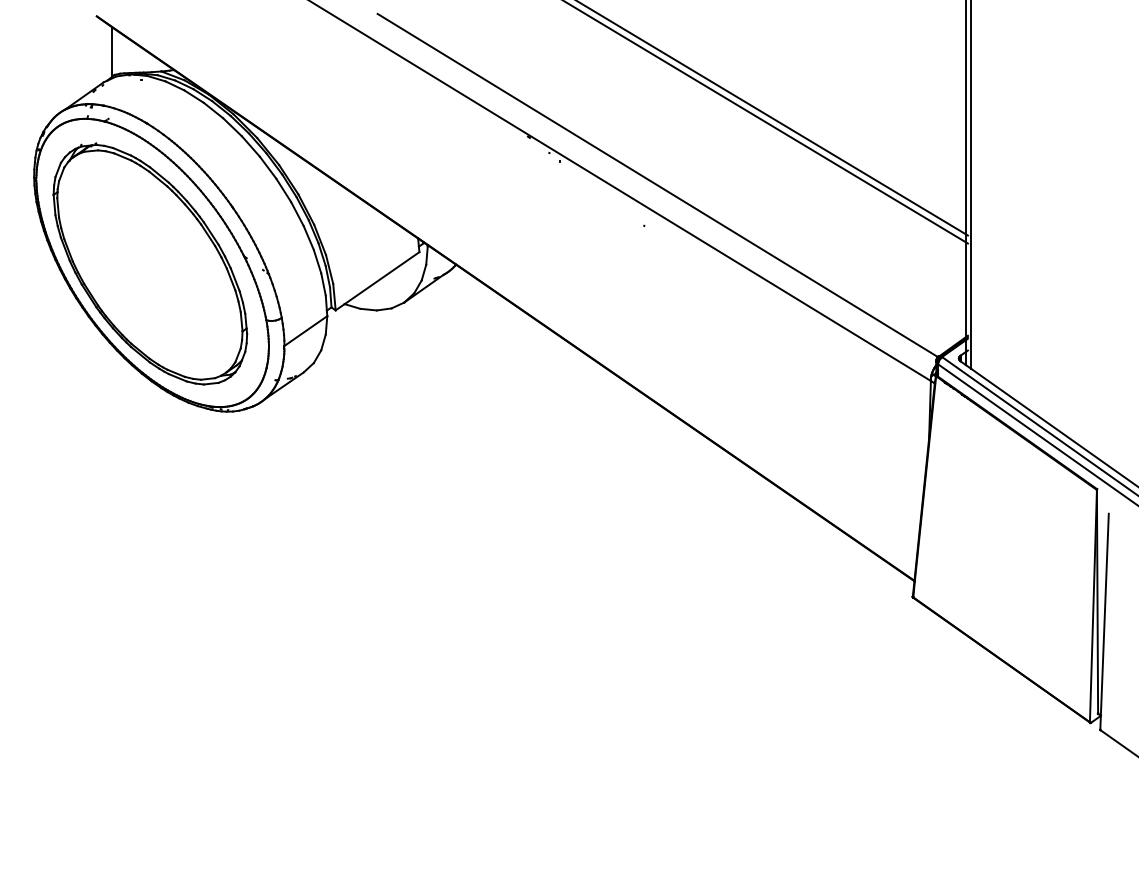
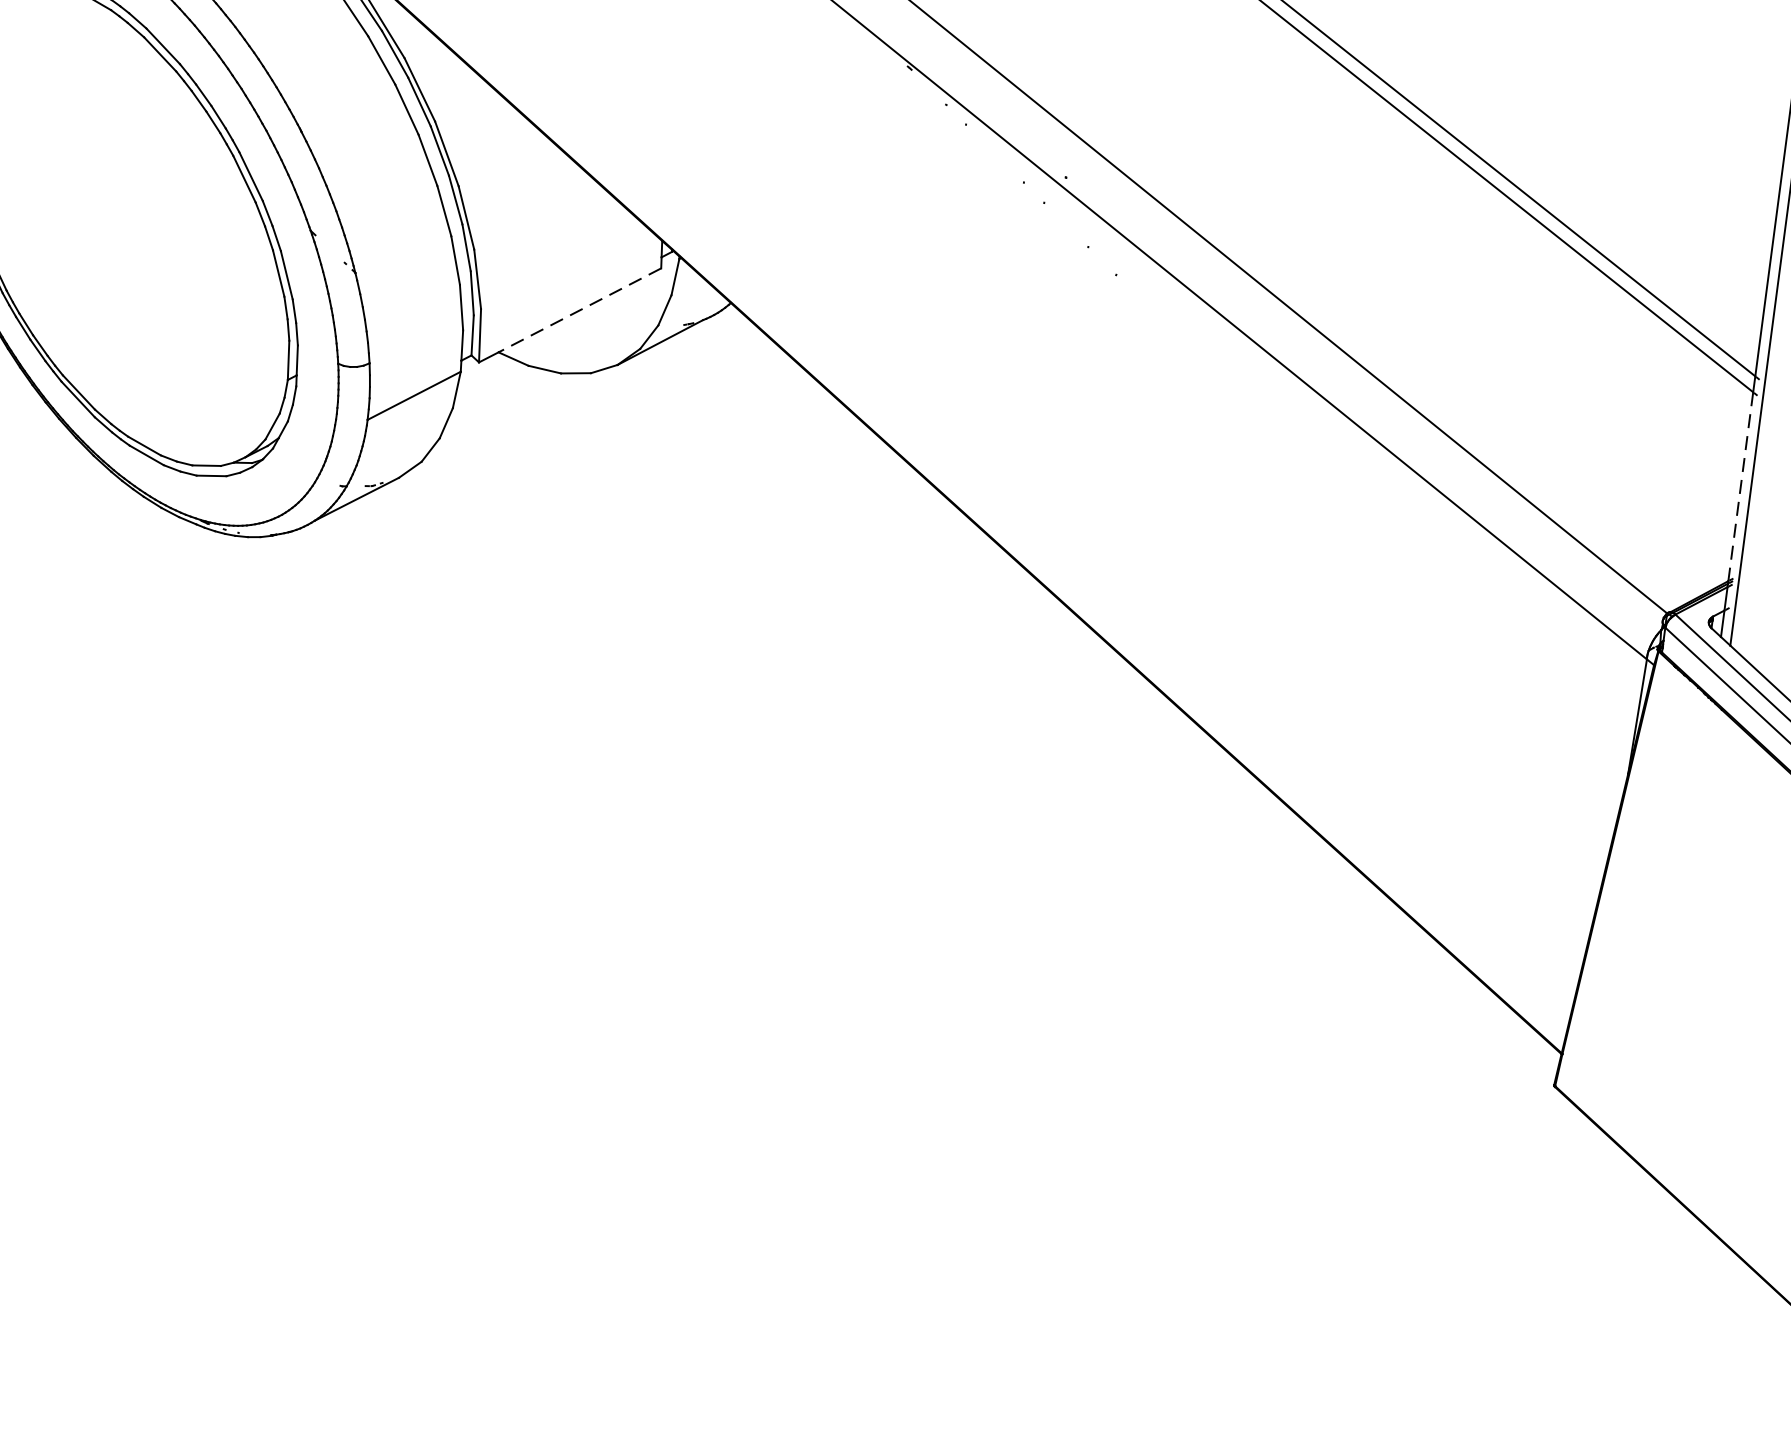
line: (382, 278) -> (580, 311), solid -> dashed
line: (965, 290) -> (1739, 488), solid -> dashed

